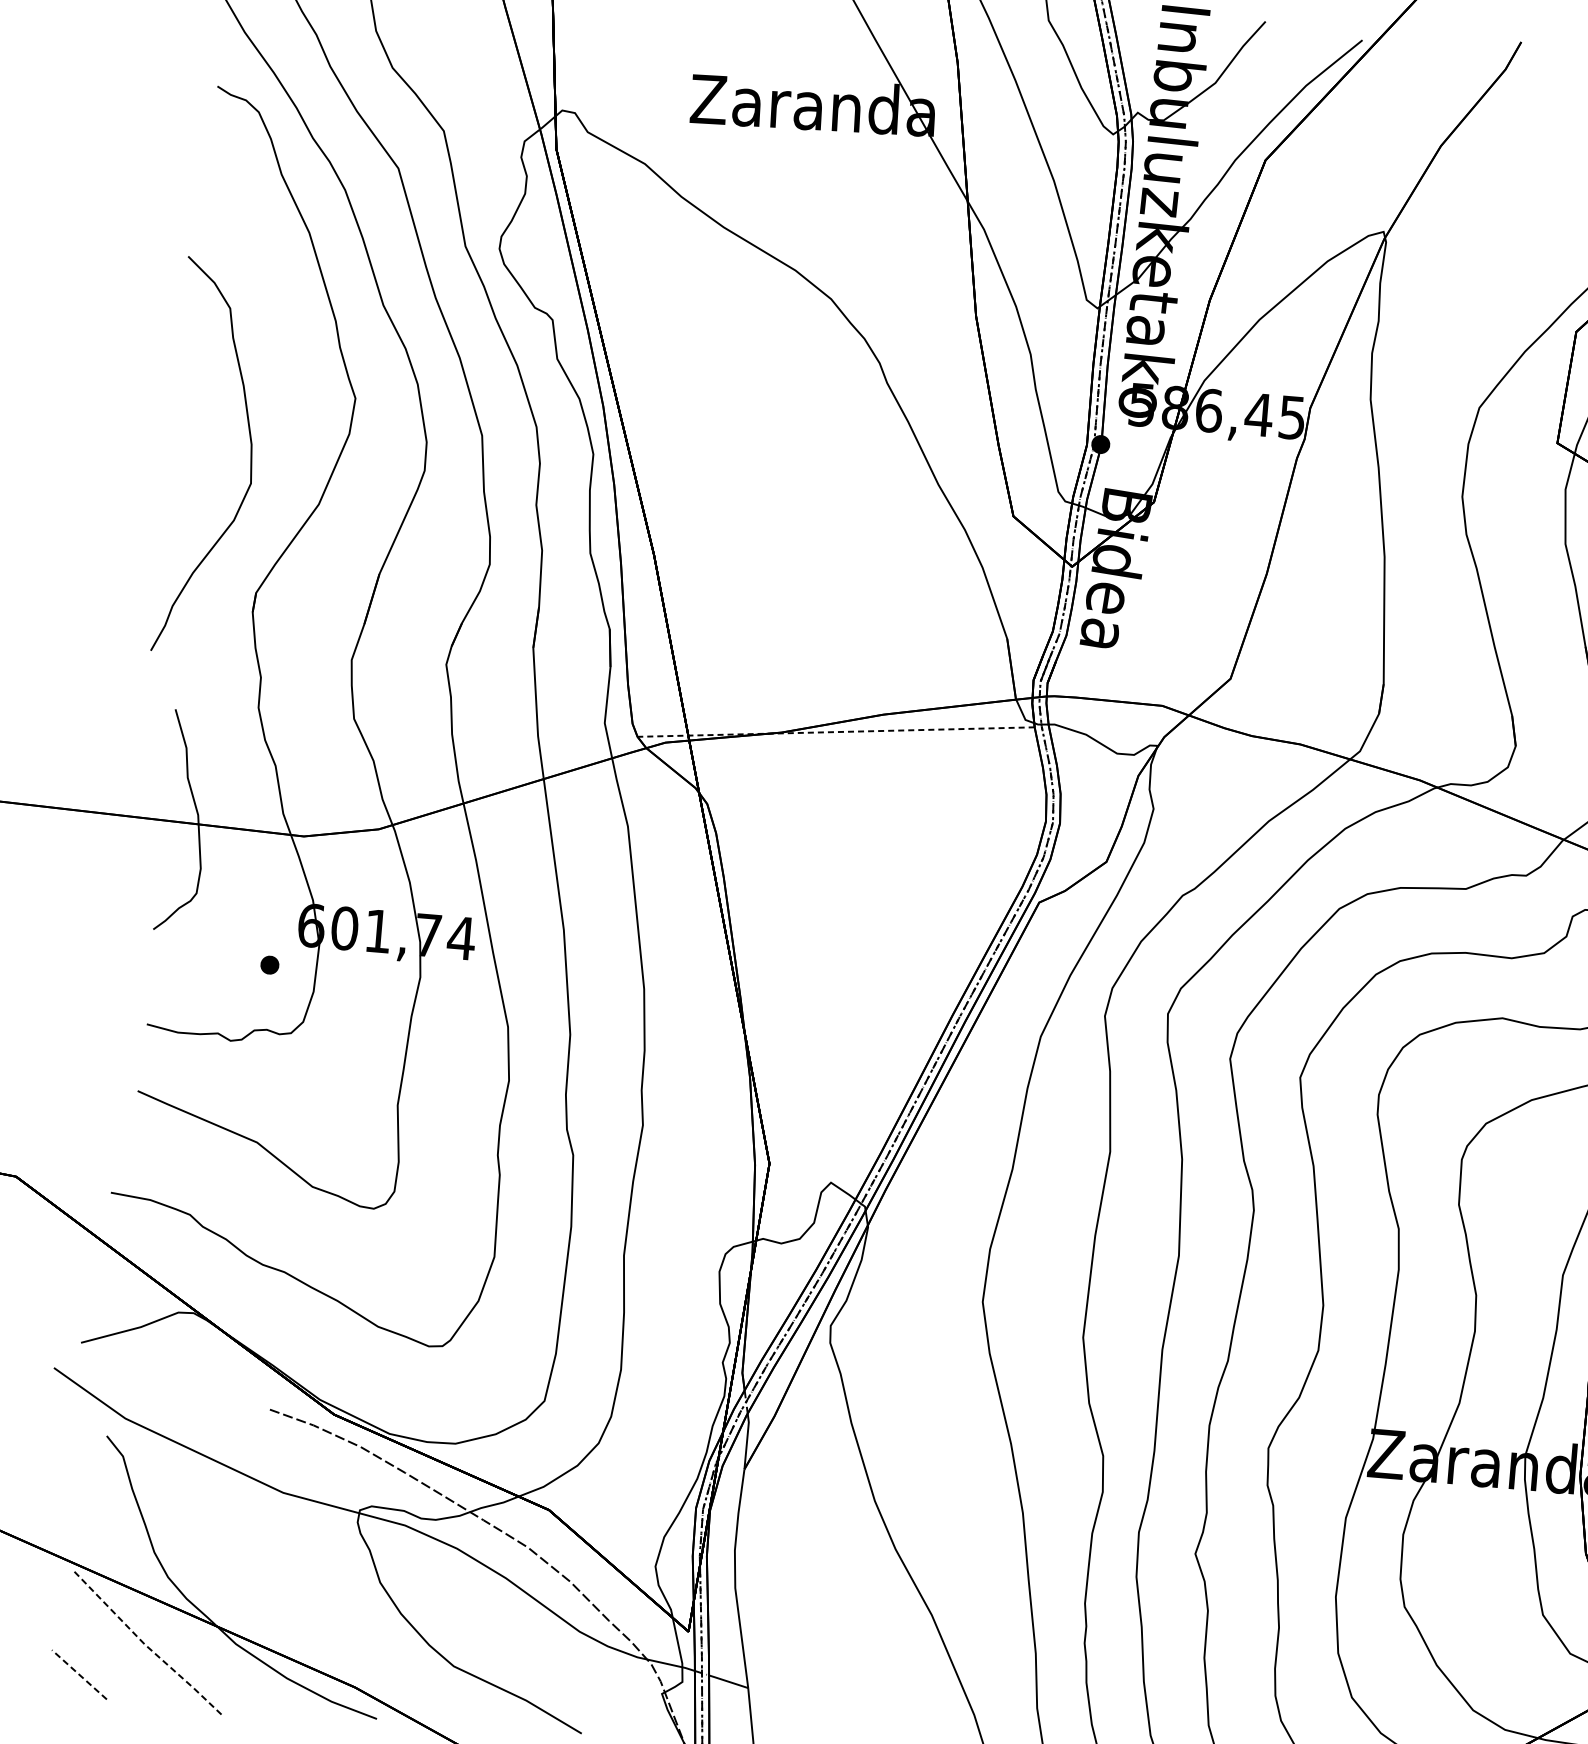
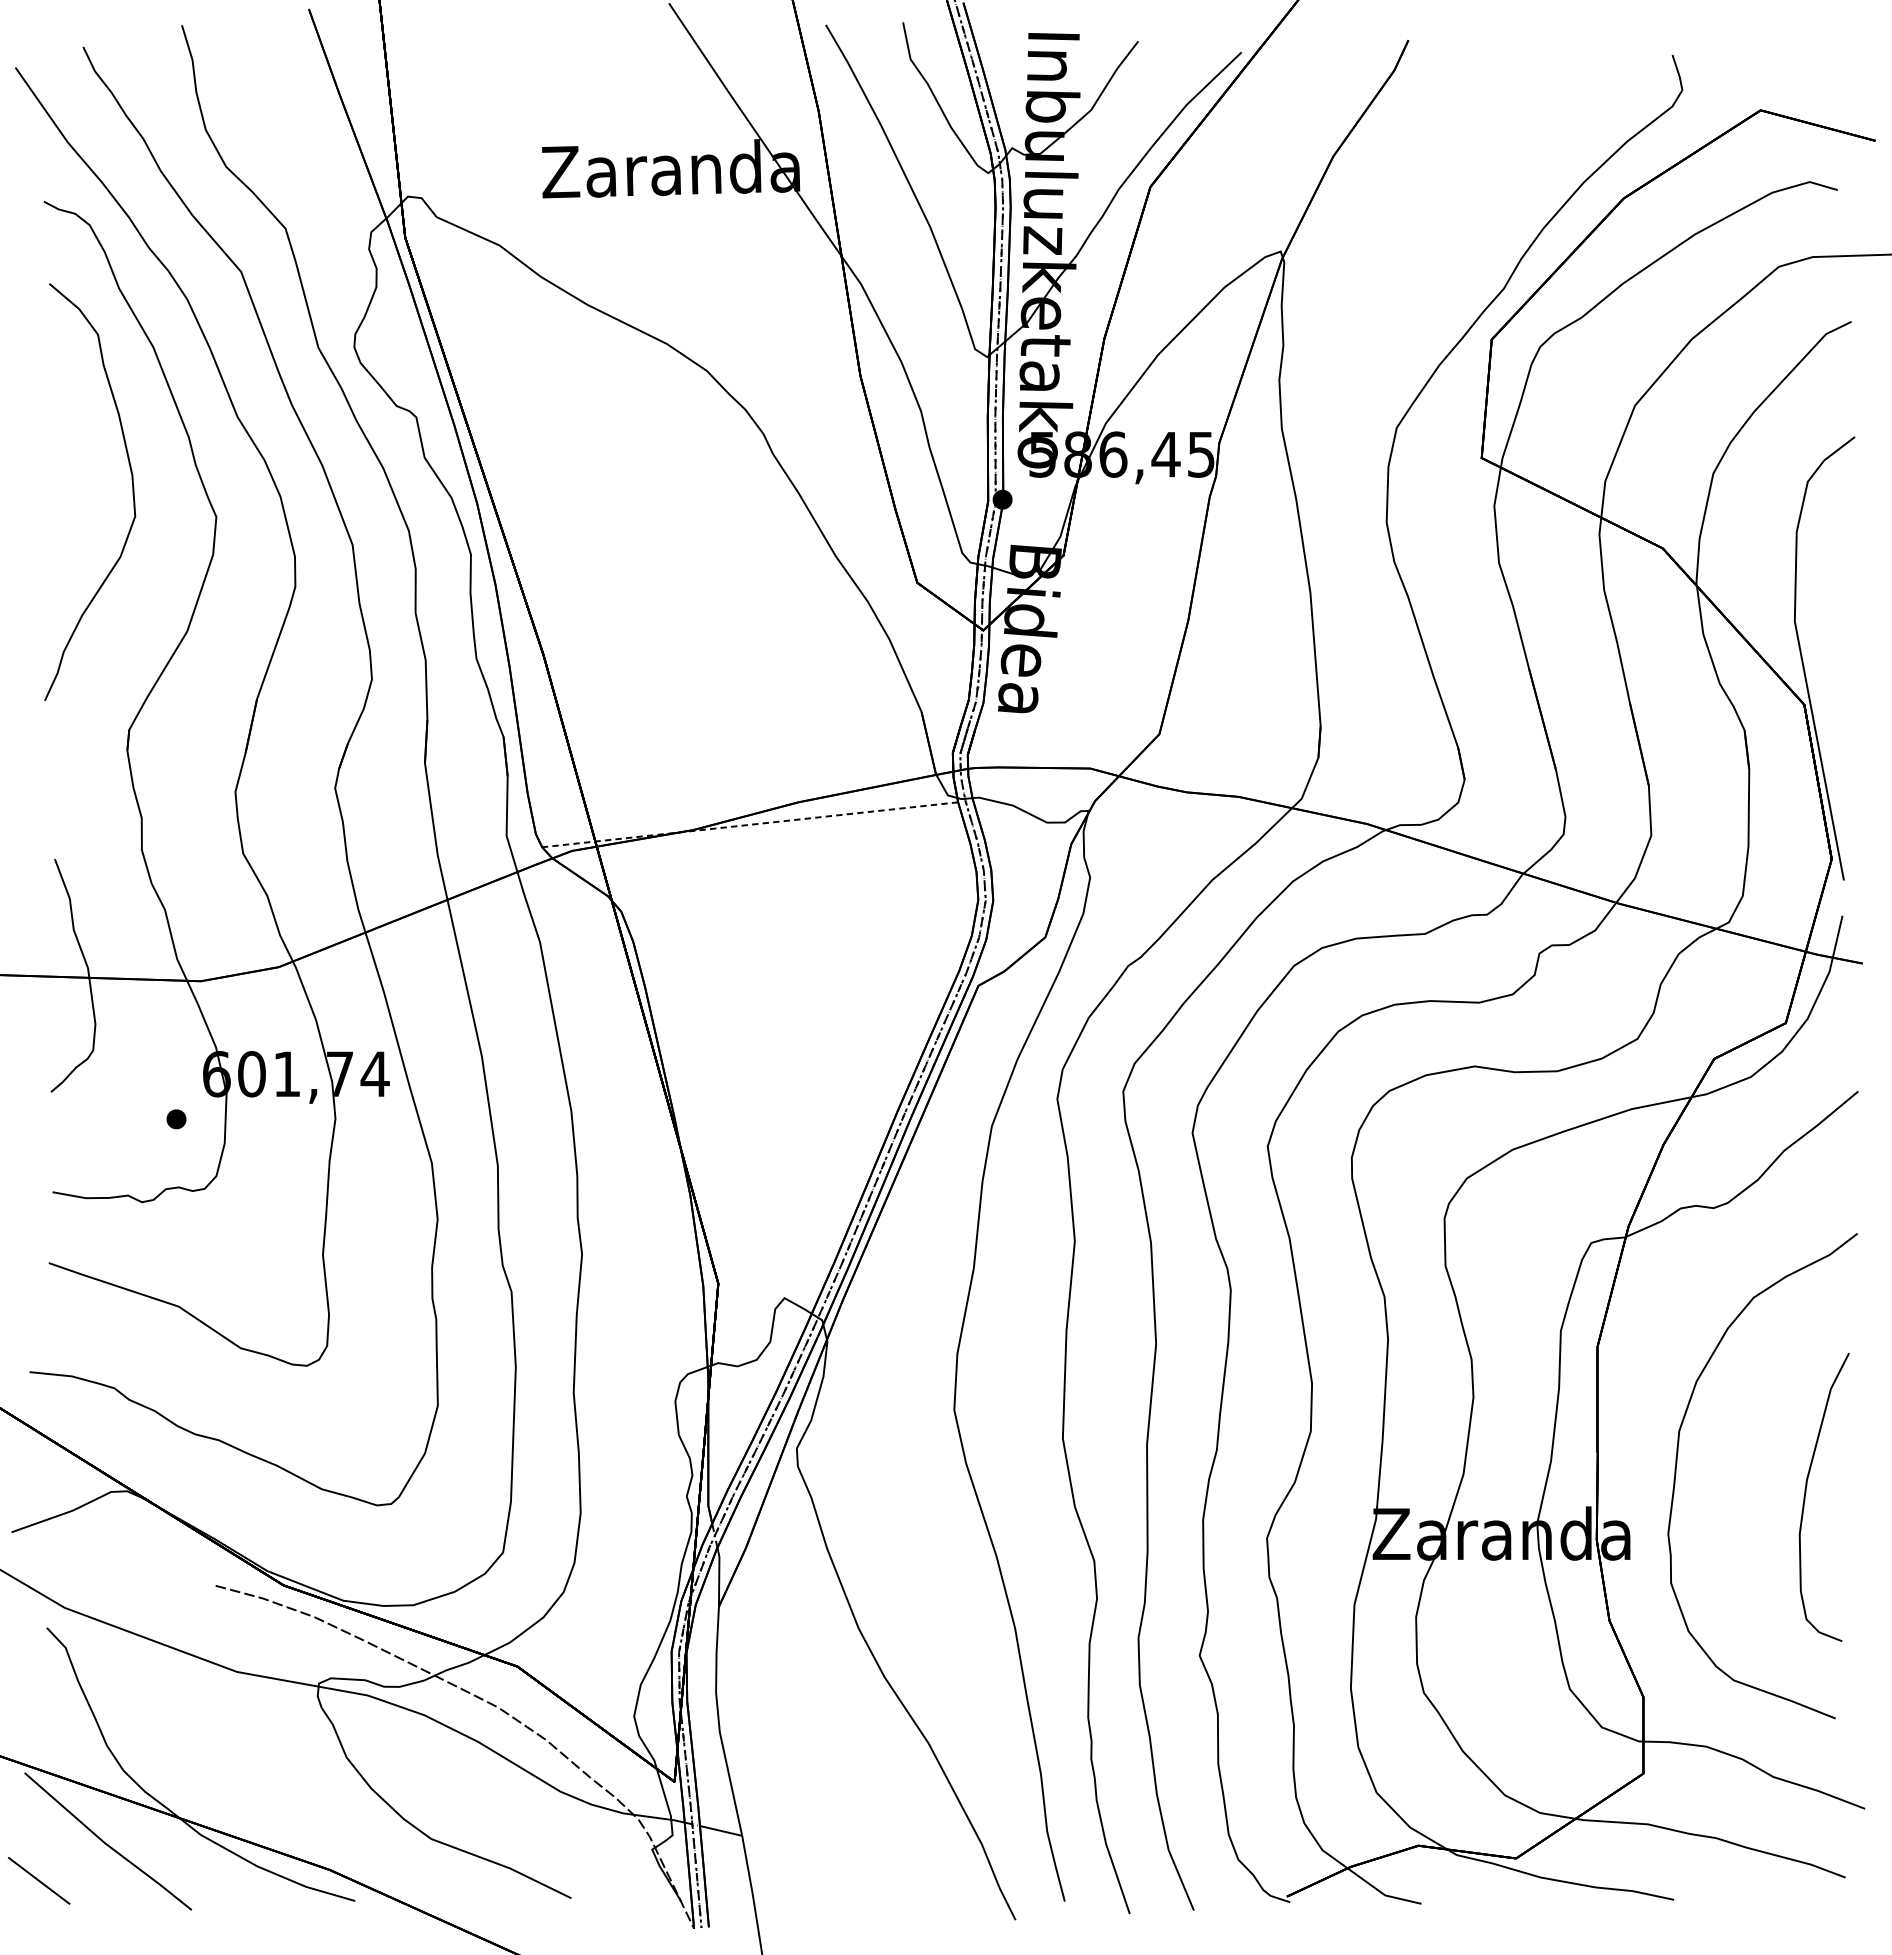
curve: (250, 459) -> (132, 491), moved
line: (145, 1644) -> (105, 1843), dashed -> solid
line: (79, 1674) -> (39, 1880), dashed -> solid

